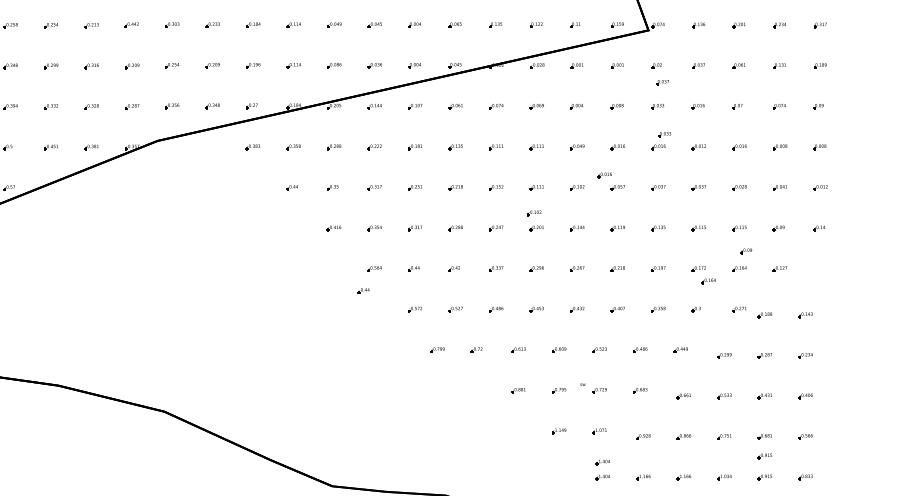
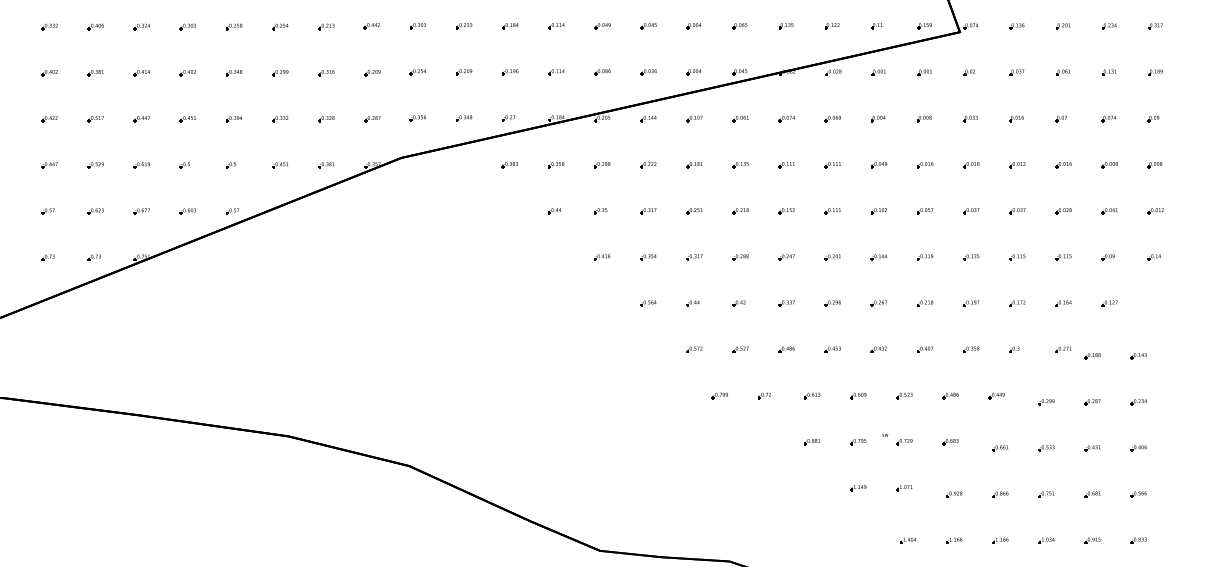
part: (662, 82) -> (975, 91), removed
part: (664, 134) -> (978, 150), removed
part: (605, 175) -> (910, 197), removed
part: (533, 213) -> (829, 240), removed
part: (745, 251) -> (1070, 283), removed
part: (708, 281) -> (1028, 317), removed
part: (363, 290) -> (635, 328), removed
part: (765, 456) -> (1092, 516), removed
part: (603, 462) -> (908, 523), removed

